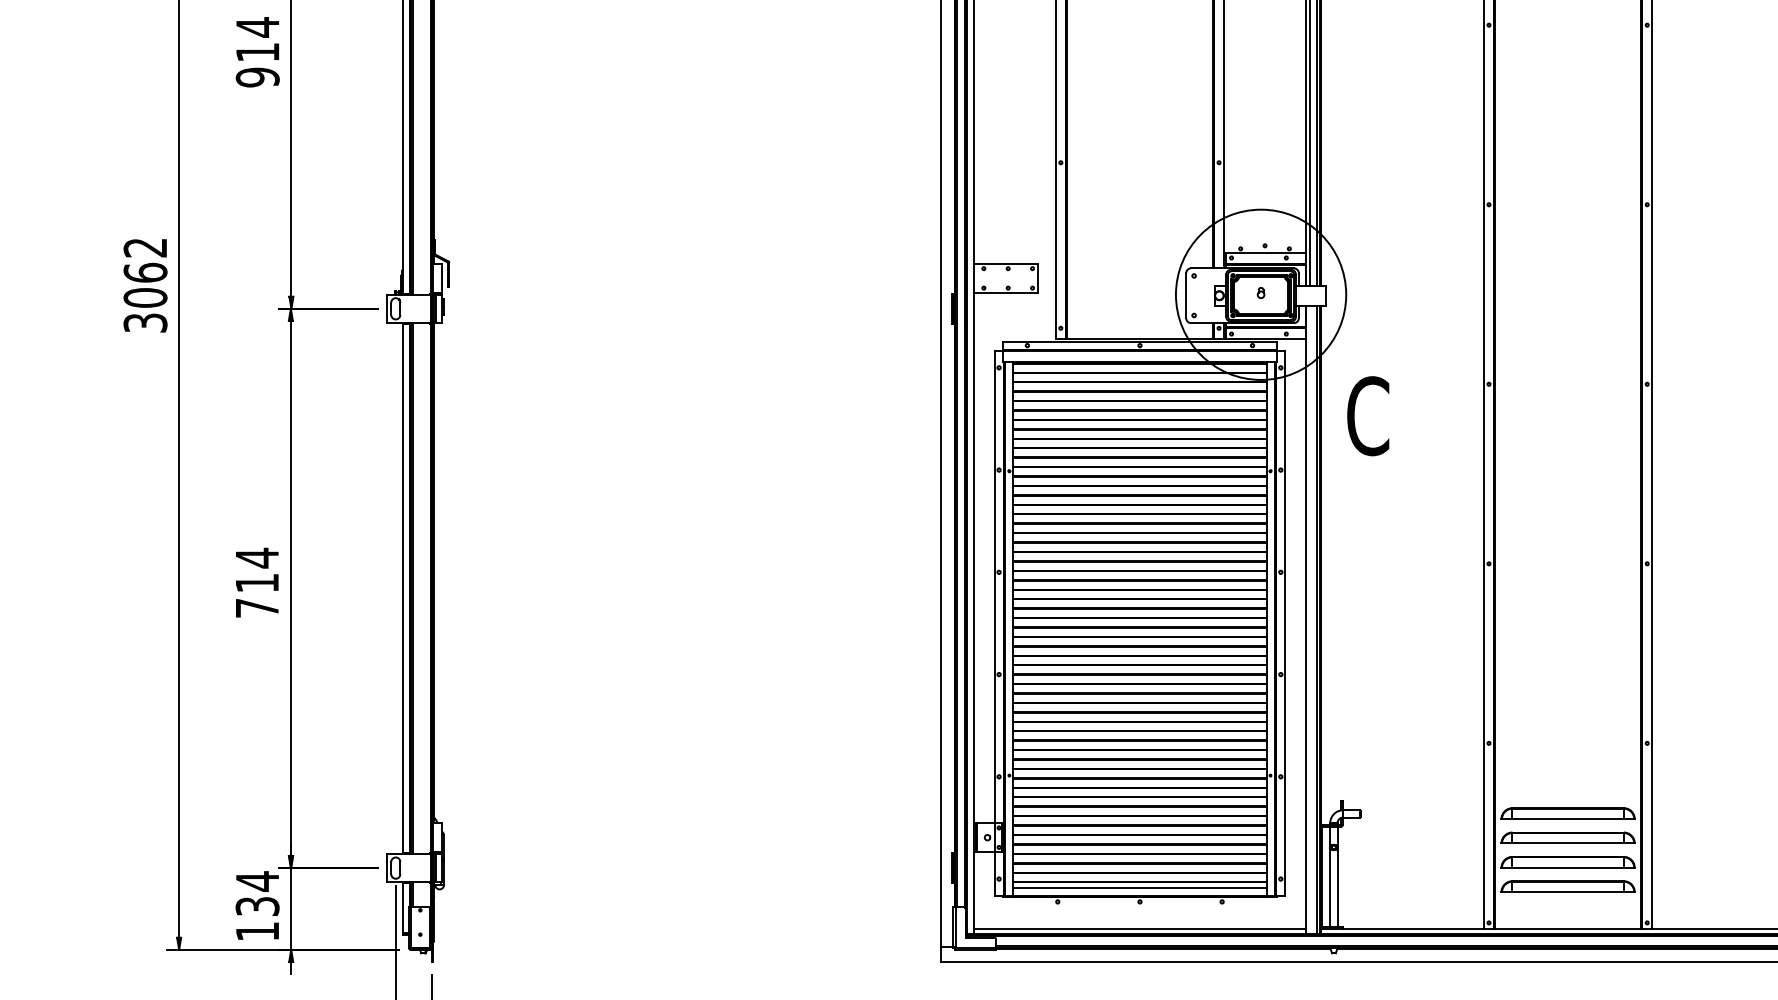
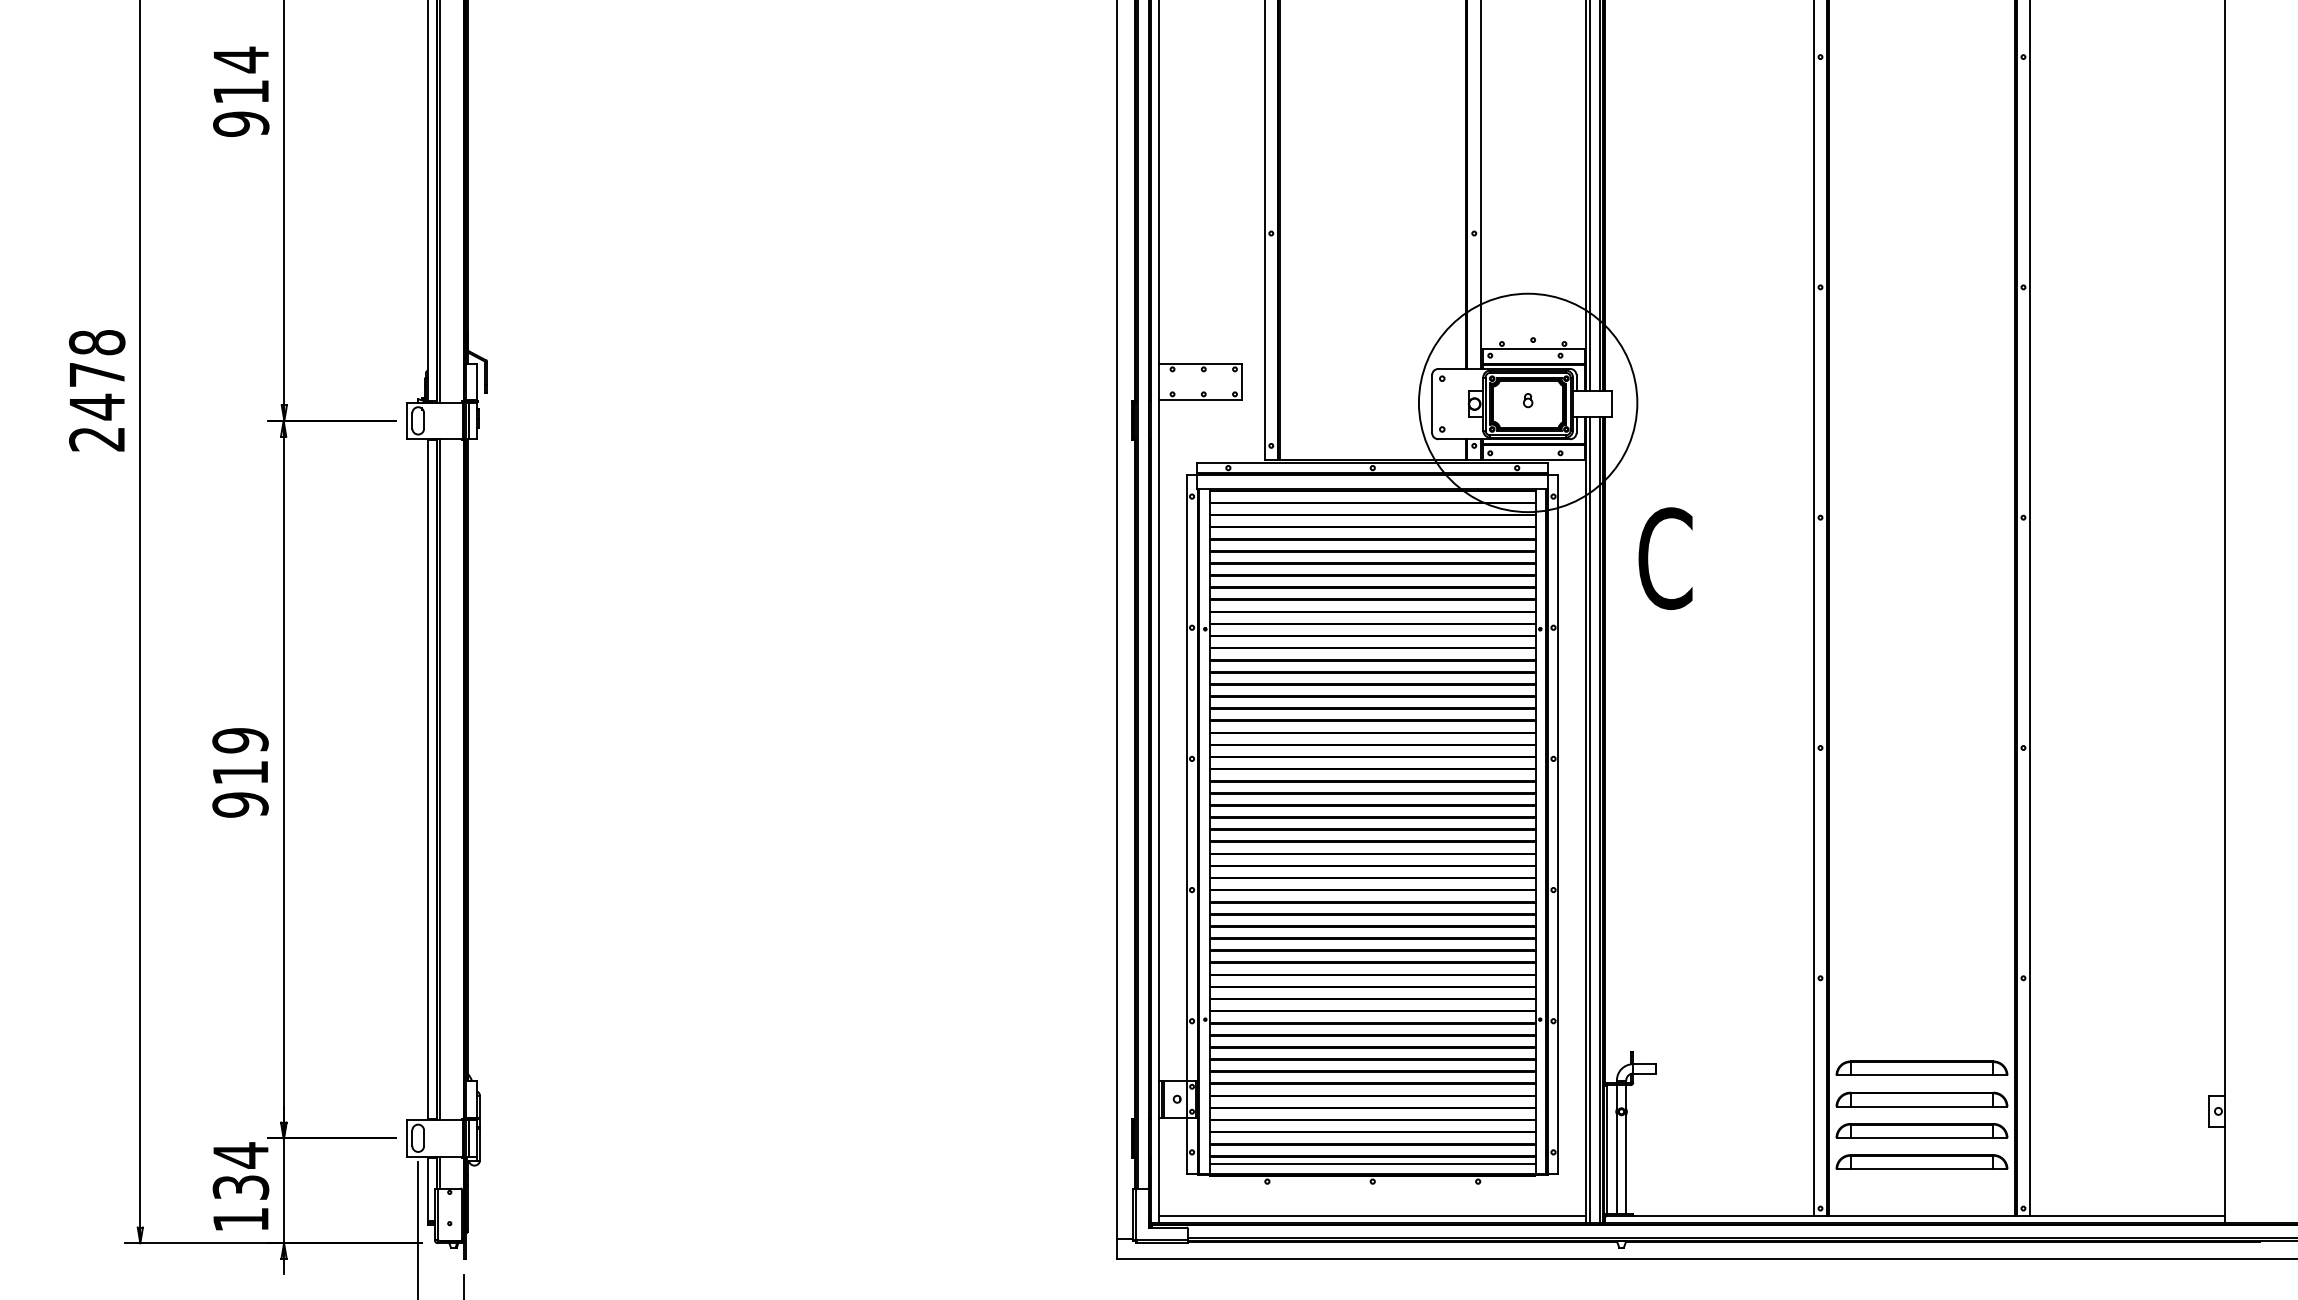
text: (145, 285) -> (97, 390), 3062 -> 2478
text: (257, 582) -> (240, 772), 714 -> 919
line: (1309, 619) -> (1590, 819), added

